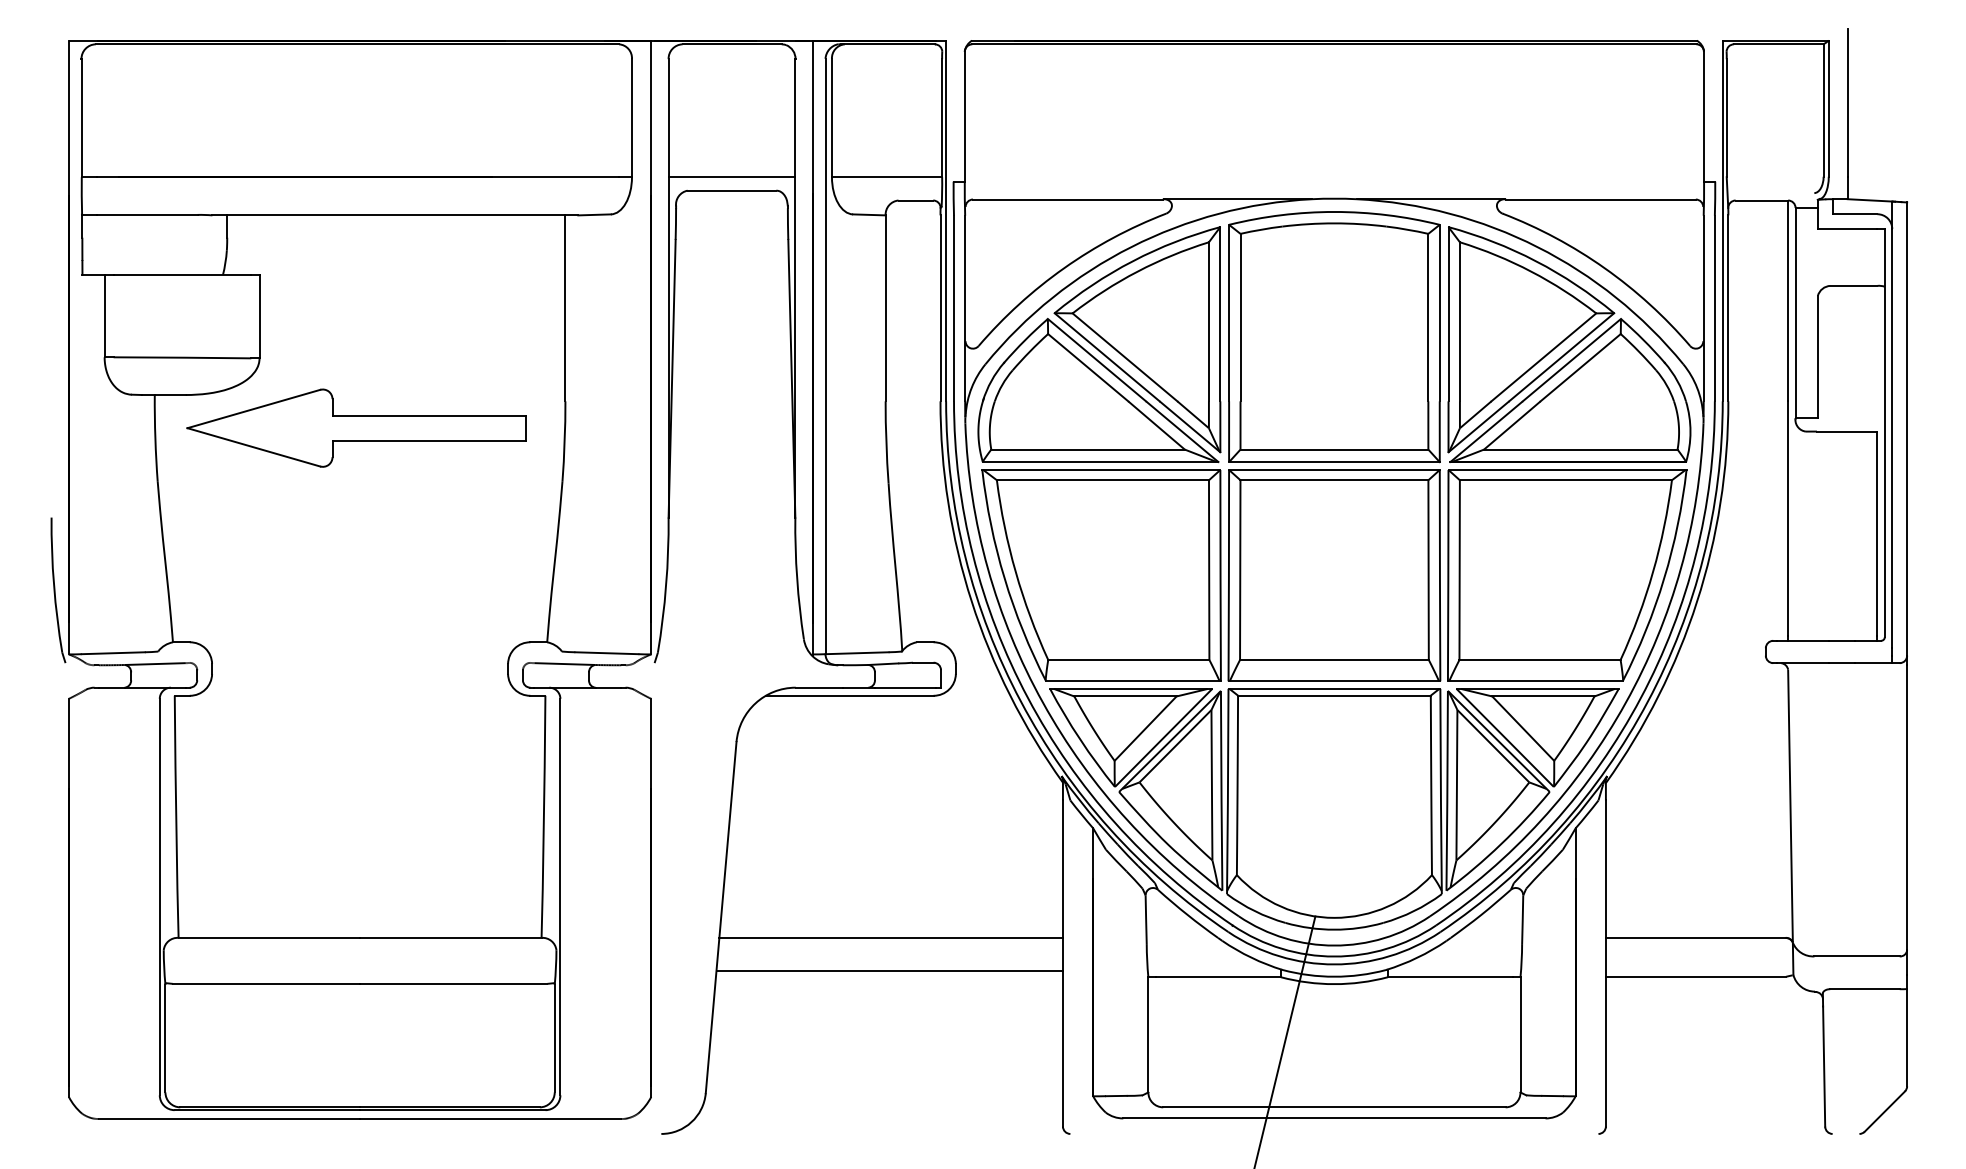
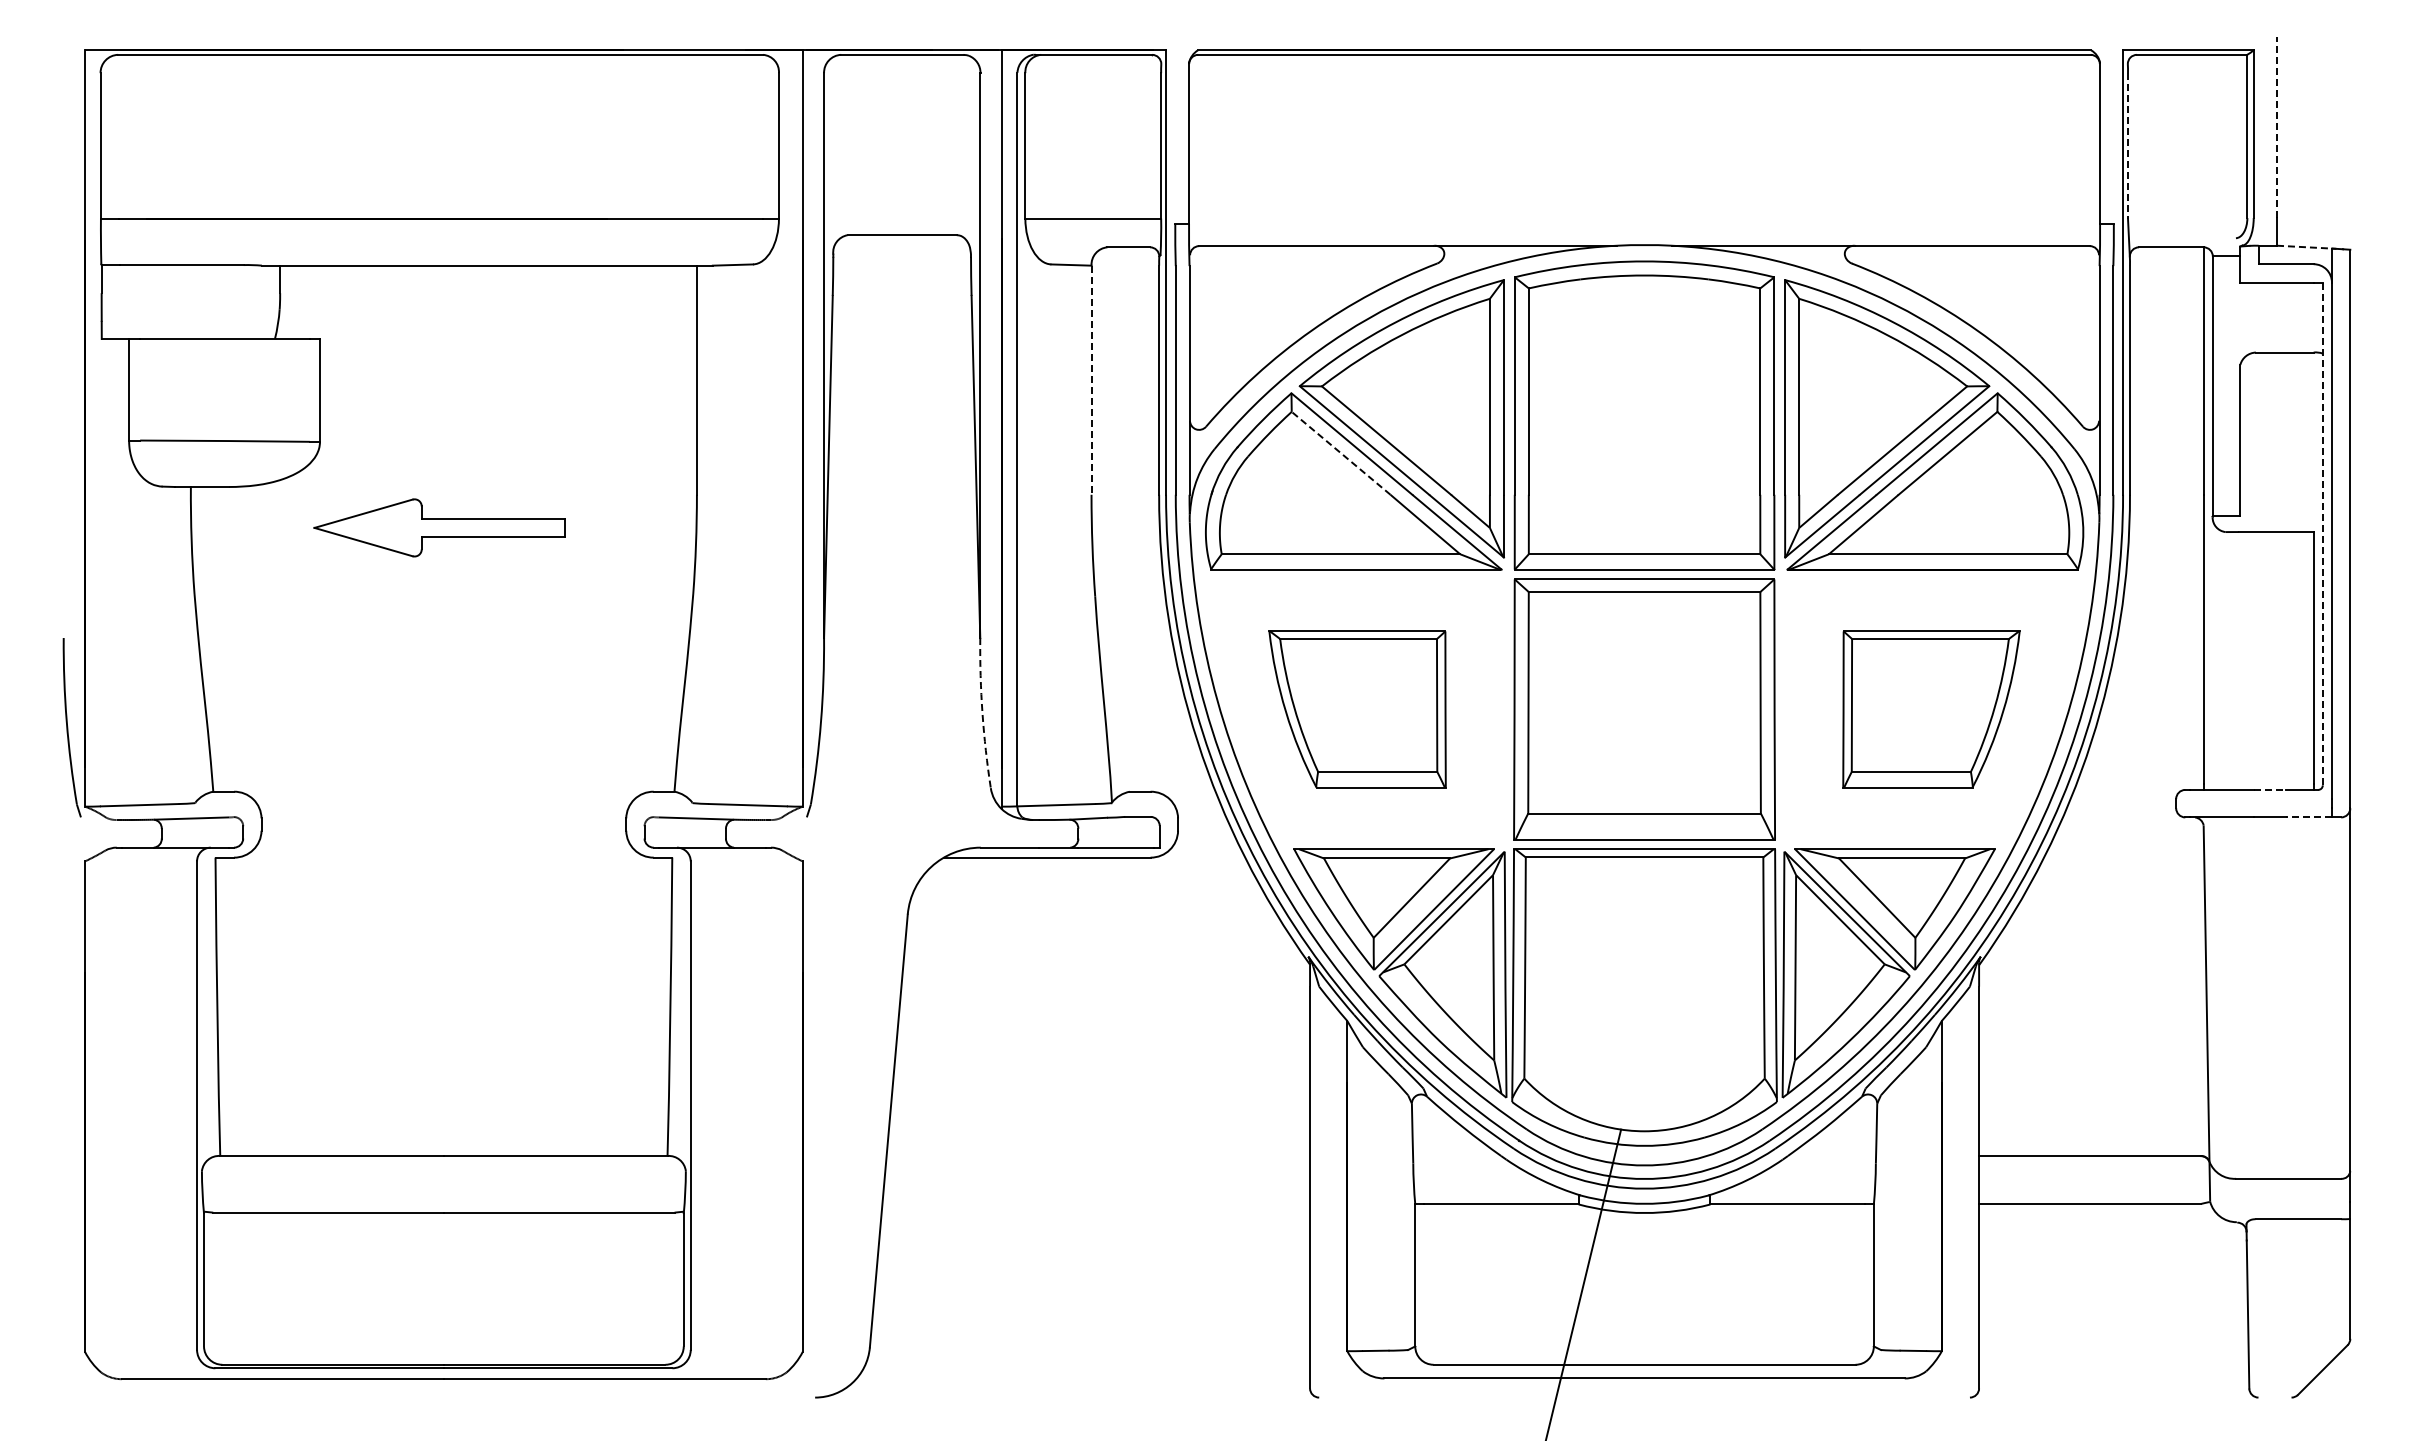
line: (1847, 103) -> (2276, 127), solid -> dashed
line: (1726, 117) -> (2127, 145), solid -> dashed
line: (732, 177) -> (902, 218), removed
line: (1869, 200) -> (2304, 247), solid -> dashed
line: (885, 308) -> (1091, 380), solid -> dashed
line: (1087, 367) -> (1340, 453), solid -> dashed
part: (356, 427) -> (439, 527), size x0.6
line: (1884, 432) -> (2322, 533), solid -> dashed
part: (1101, 575) -> (1357, 709), size x0.6
part: (1567, 575) -> (1931, 709), size x0.6
arc: (797, 578) -> (982, 713), solid -> dashed
line: (1842, 640) -> (2270, 789), solid -> dashed
line: (1874, 663) -> (2309, 817), solid -> dashed
line: (891, 937) -> (1098, 1155), removed
line: (889, 970) -> (1096, 1196), removed

